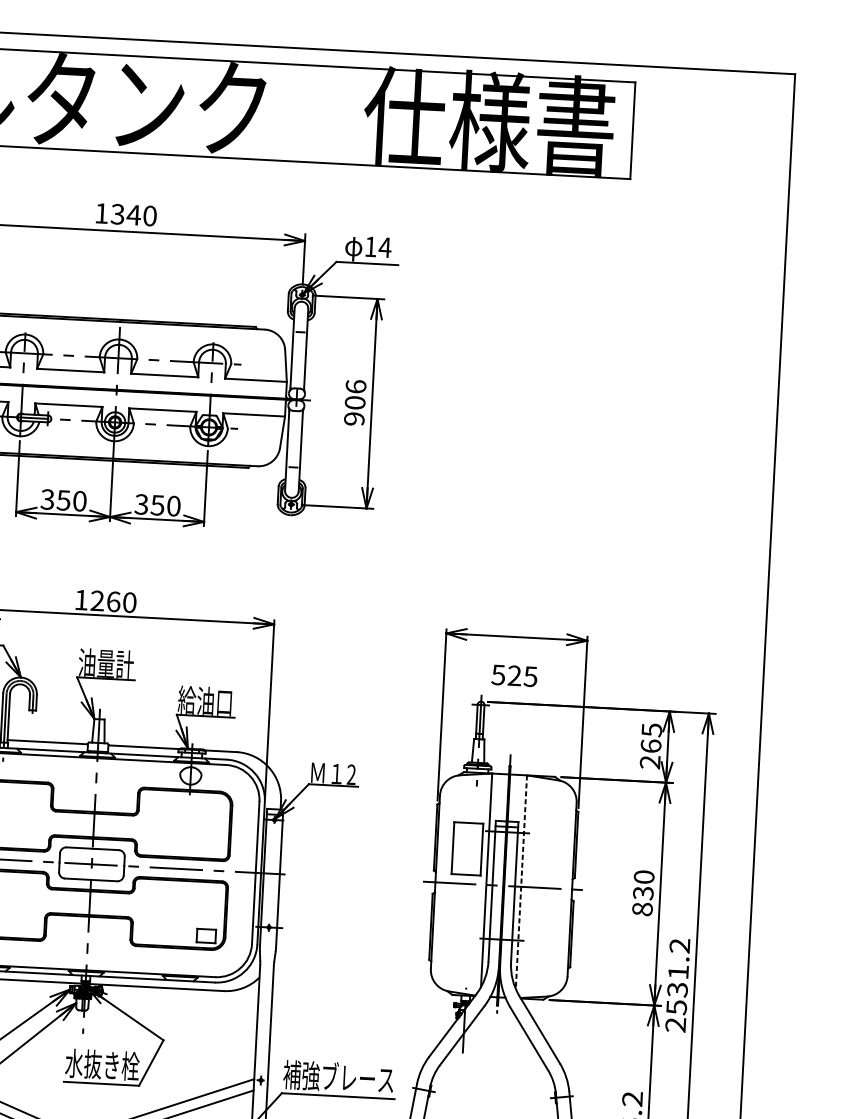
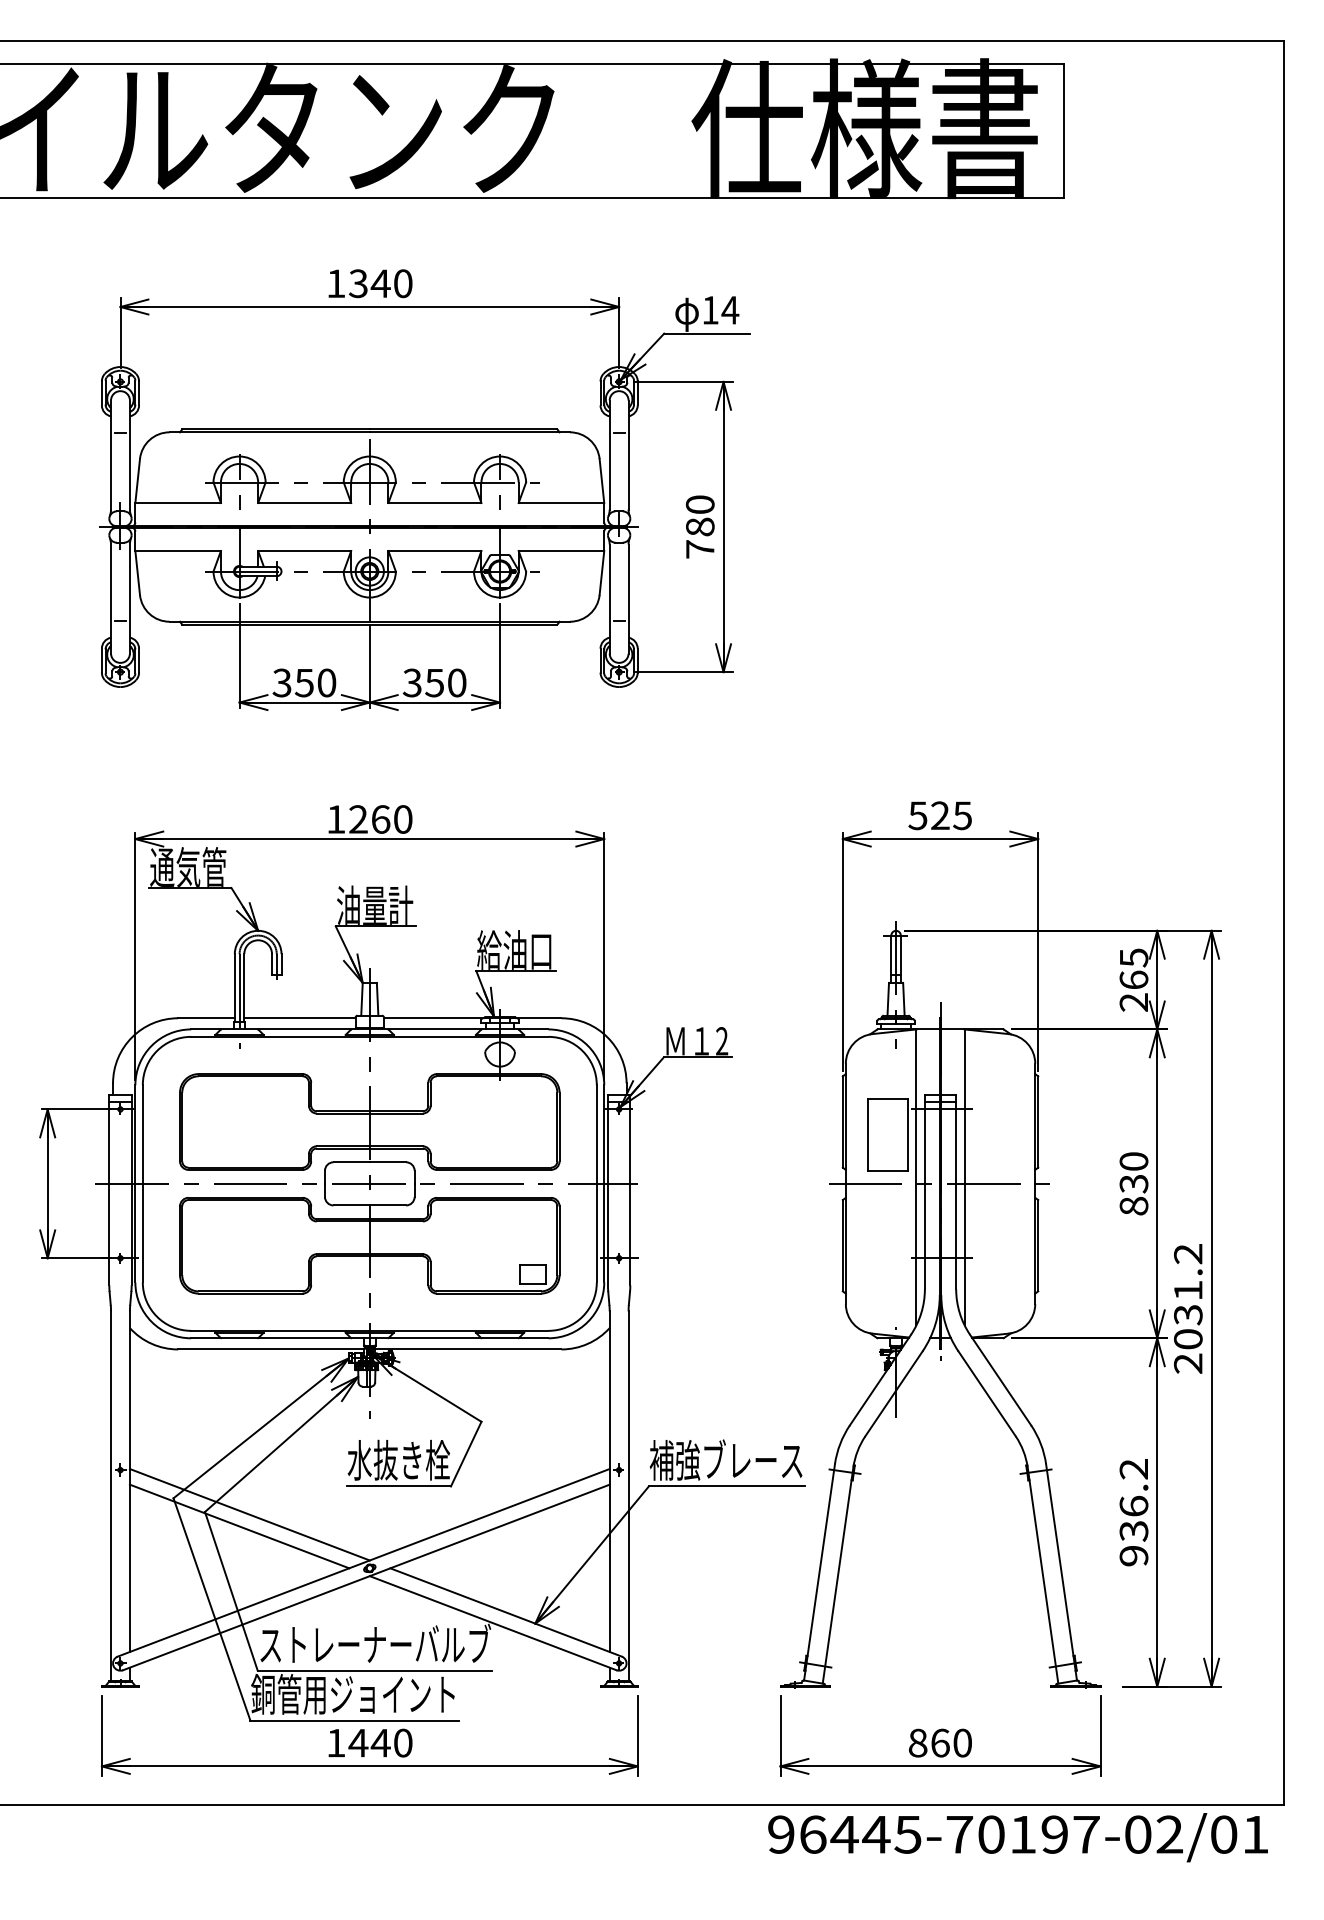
text: (354, 402) -> (699, 526), 906 -> 780
text: (514, 675) -> (939, 815), moved
line: (521, 882) -> (964, 1177), dashed -> solid
text: (676, 1007) -> (1188, 1339), 2531.2 -> 2031.2

